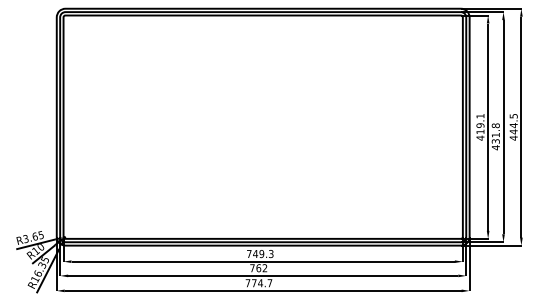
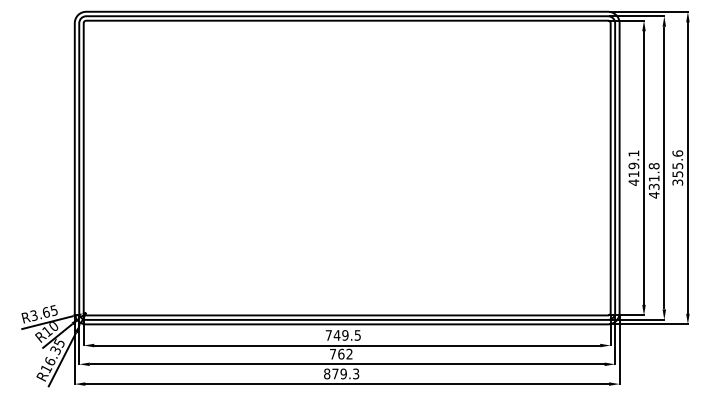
text: (513, 126) -> (677, 167), 444.5 -> 355.6
text: (271, 254) -> (357, 335), 749.3 -> 749.5
text: (258, 282) -> (341, 373), 774.7 -> 879.3

